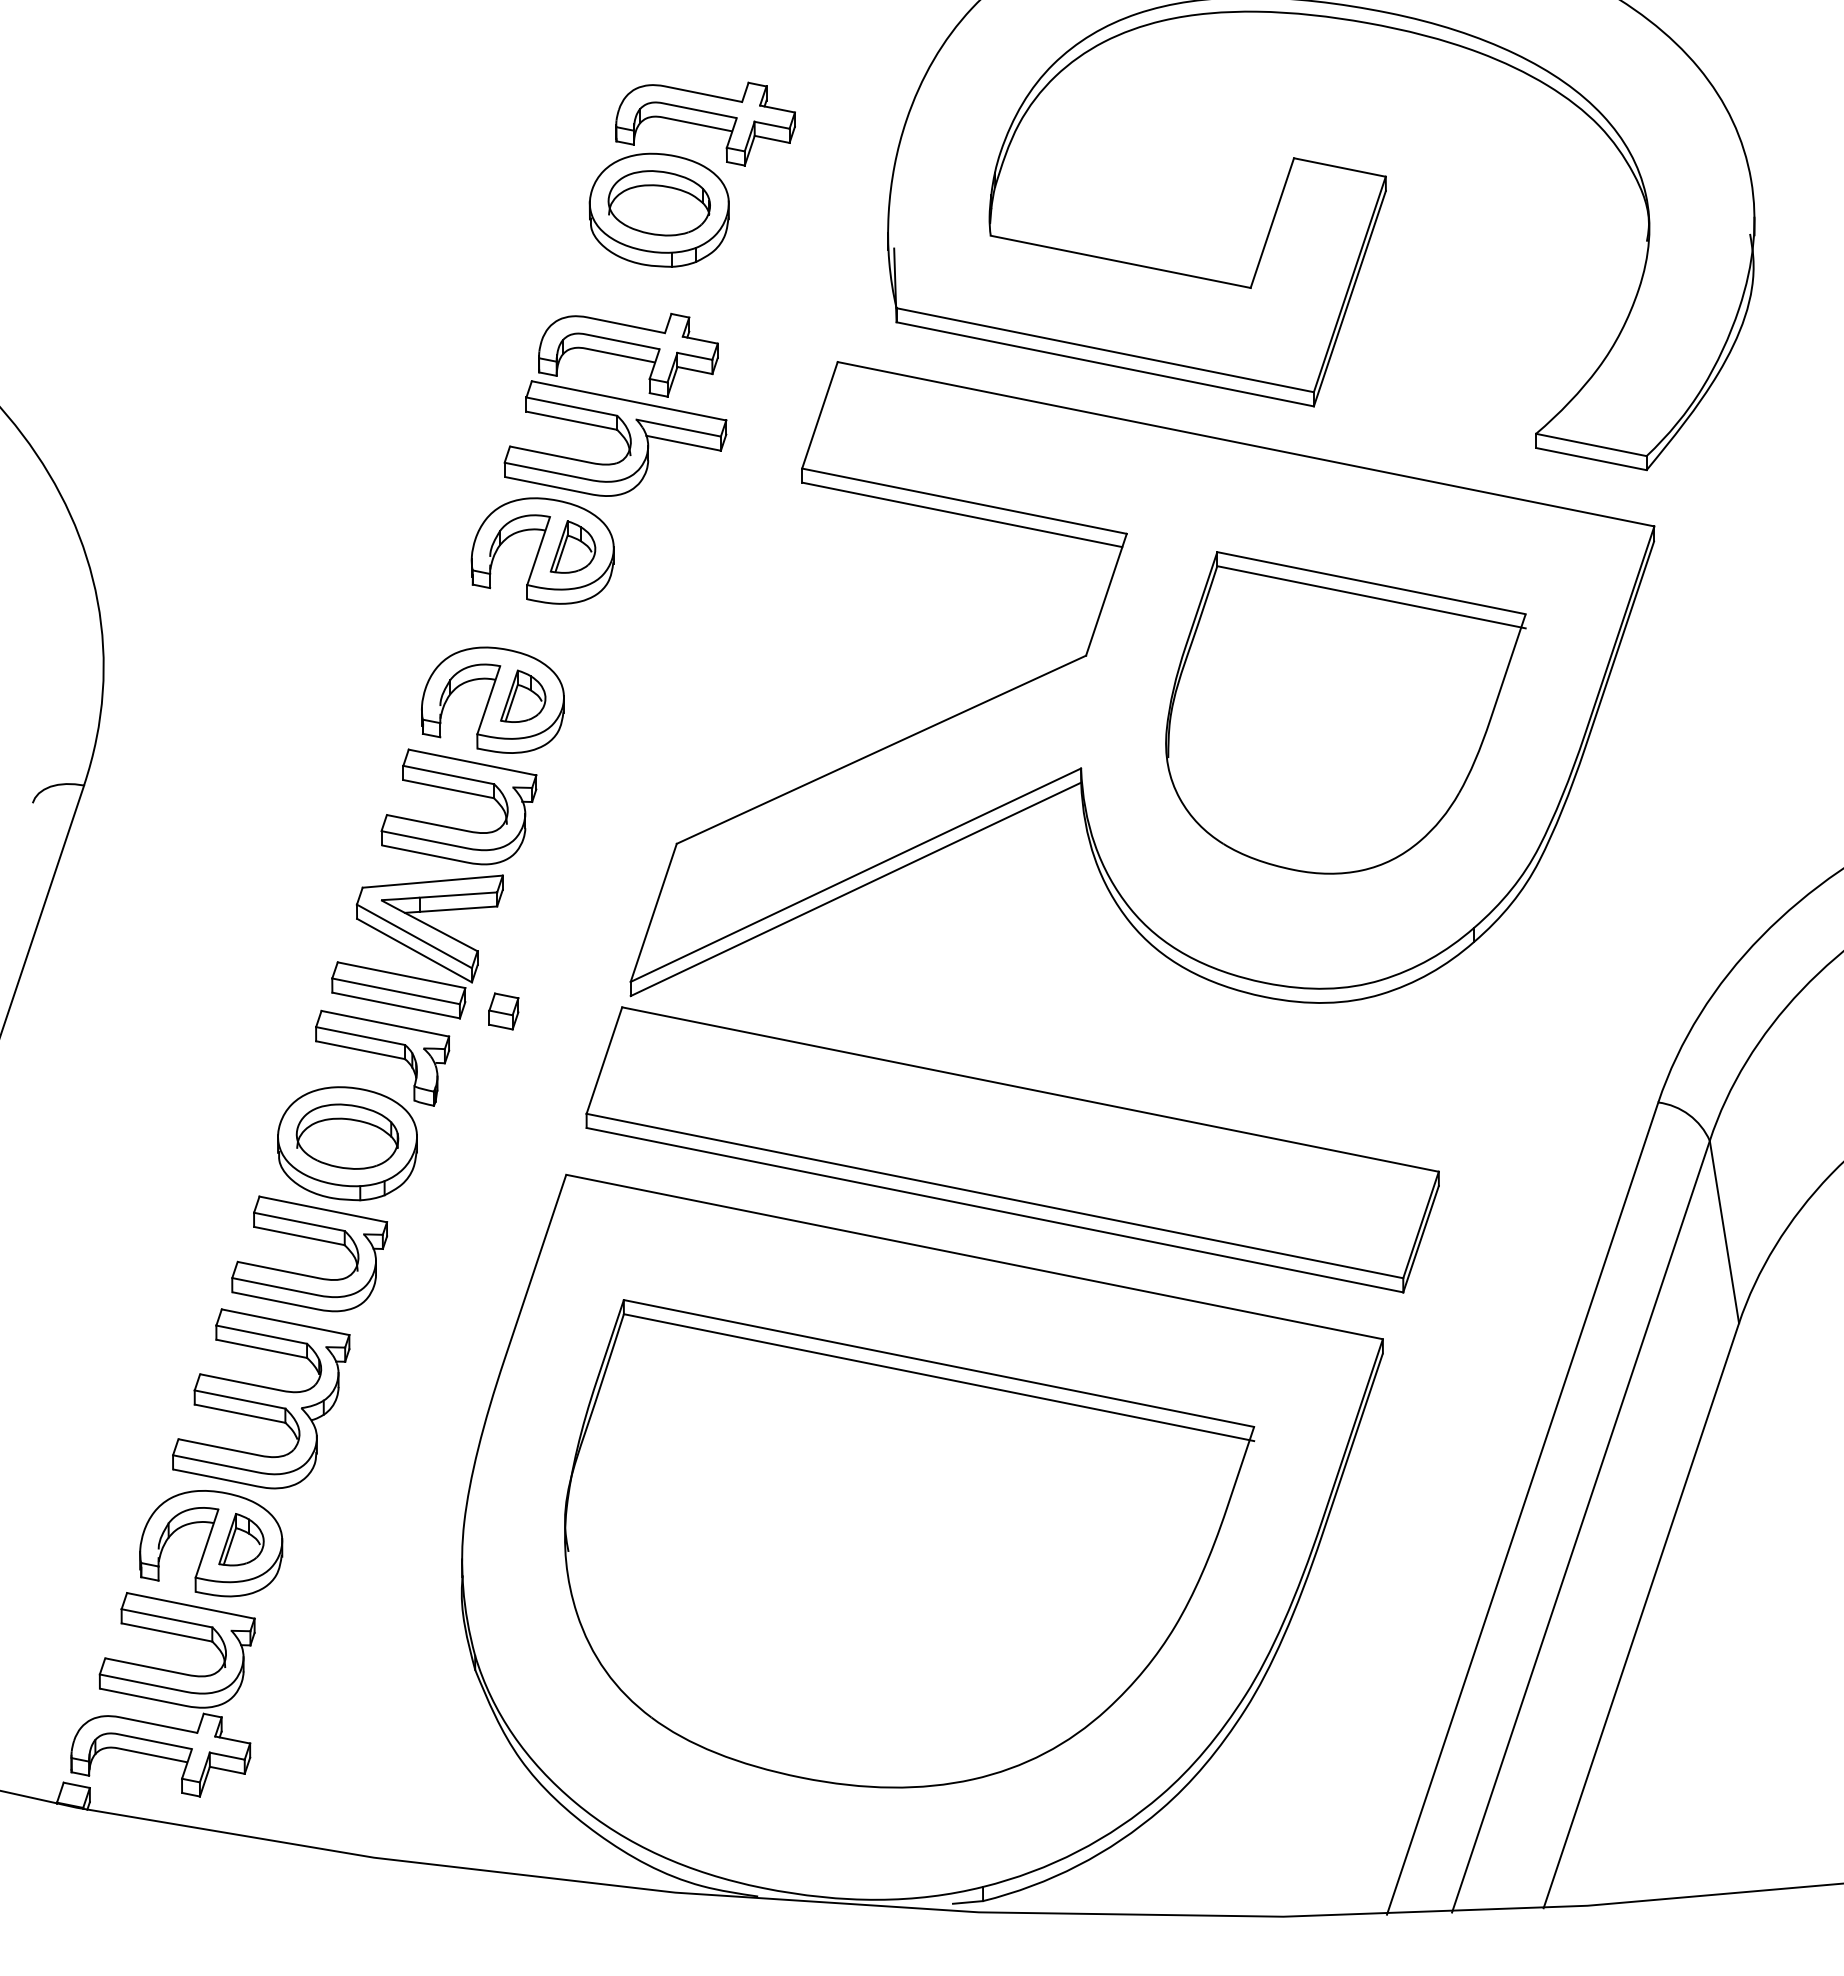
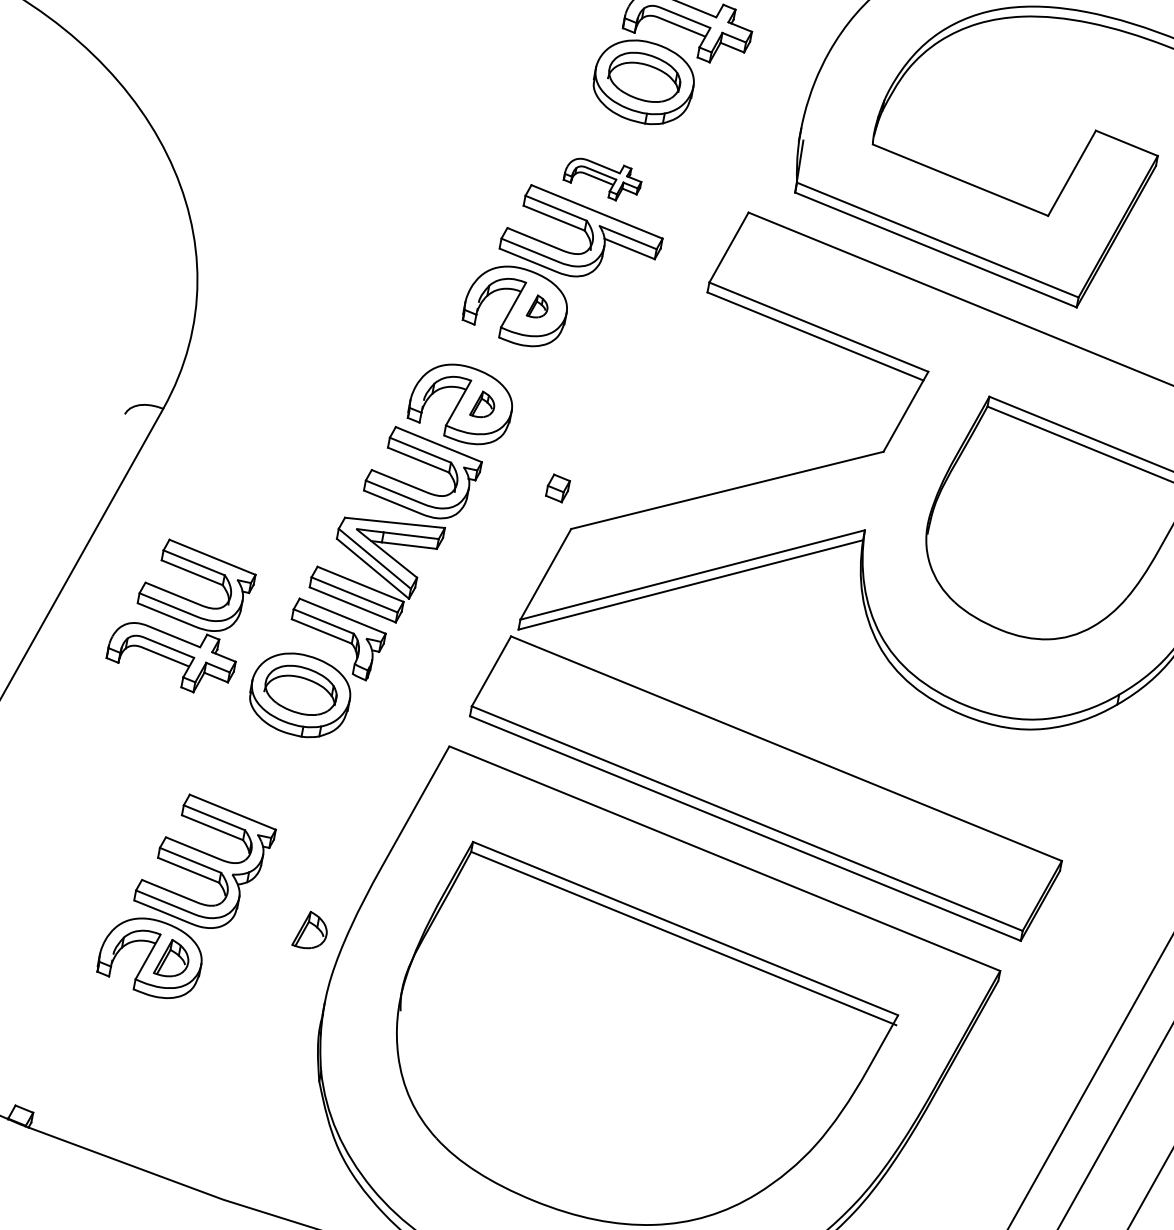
part: (628, 354) -> (602, 179), size x0.6
part: (572, 546) -> (537, 306), size x0.6
part: (523, 695) -> (483, 404), size x0.7
part: (503, 1011) -> (557, 488), moved
part: (310, 1239) -> (261, 757), removed
part: (424, 1464) -> (311, 930), added
part: (162, 1694) -> (180, 615), moved

